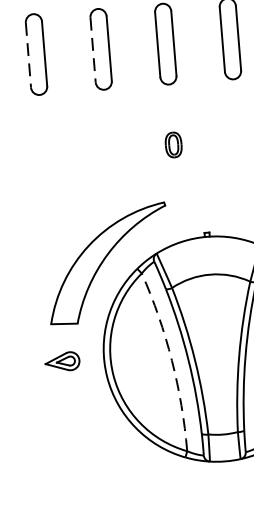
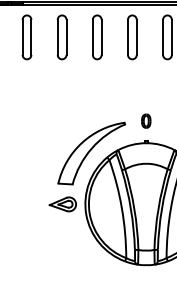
line: (92, 50) -> (92, 37), dashed -> solid
line: (28, 55) -> (57, 37), dashed -> solid
part: (174, 143) -> (146, 120), moved
arc: (171, 360) -> (121, 208), dashed -> solid
part: (61, 362) -> (62, 204), size x1.43

